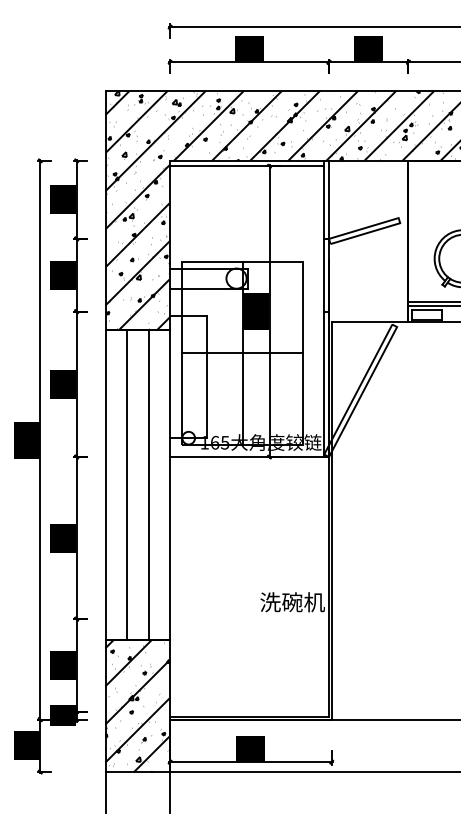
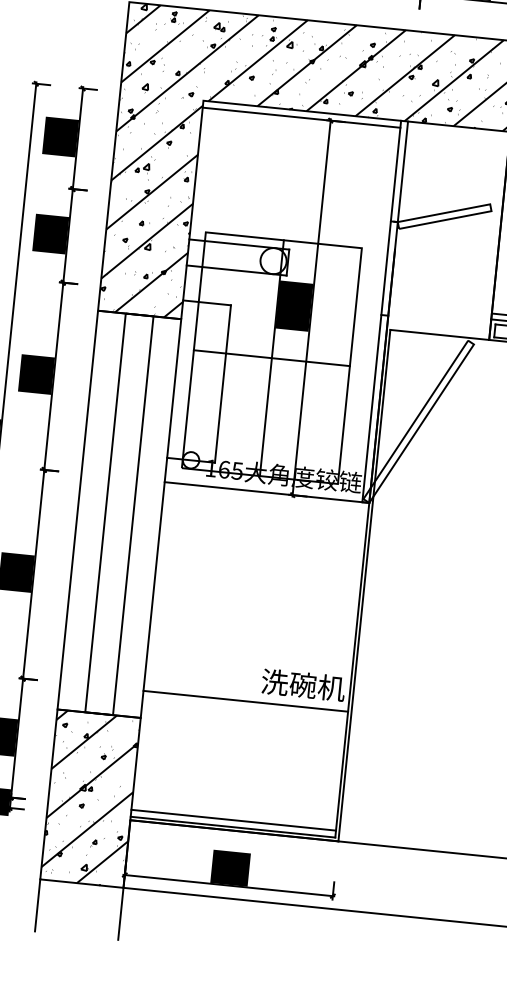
line: (249, 619) -> (245, 701), added
line: (249, 711) -> (233, 820), added

